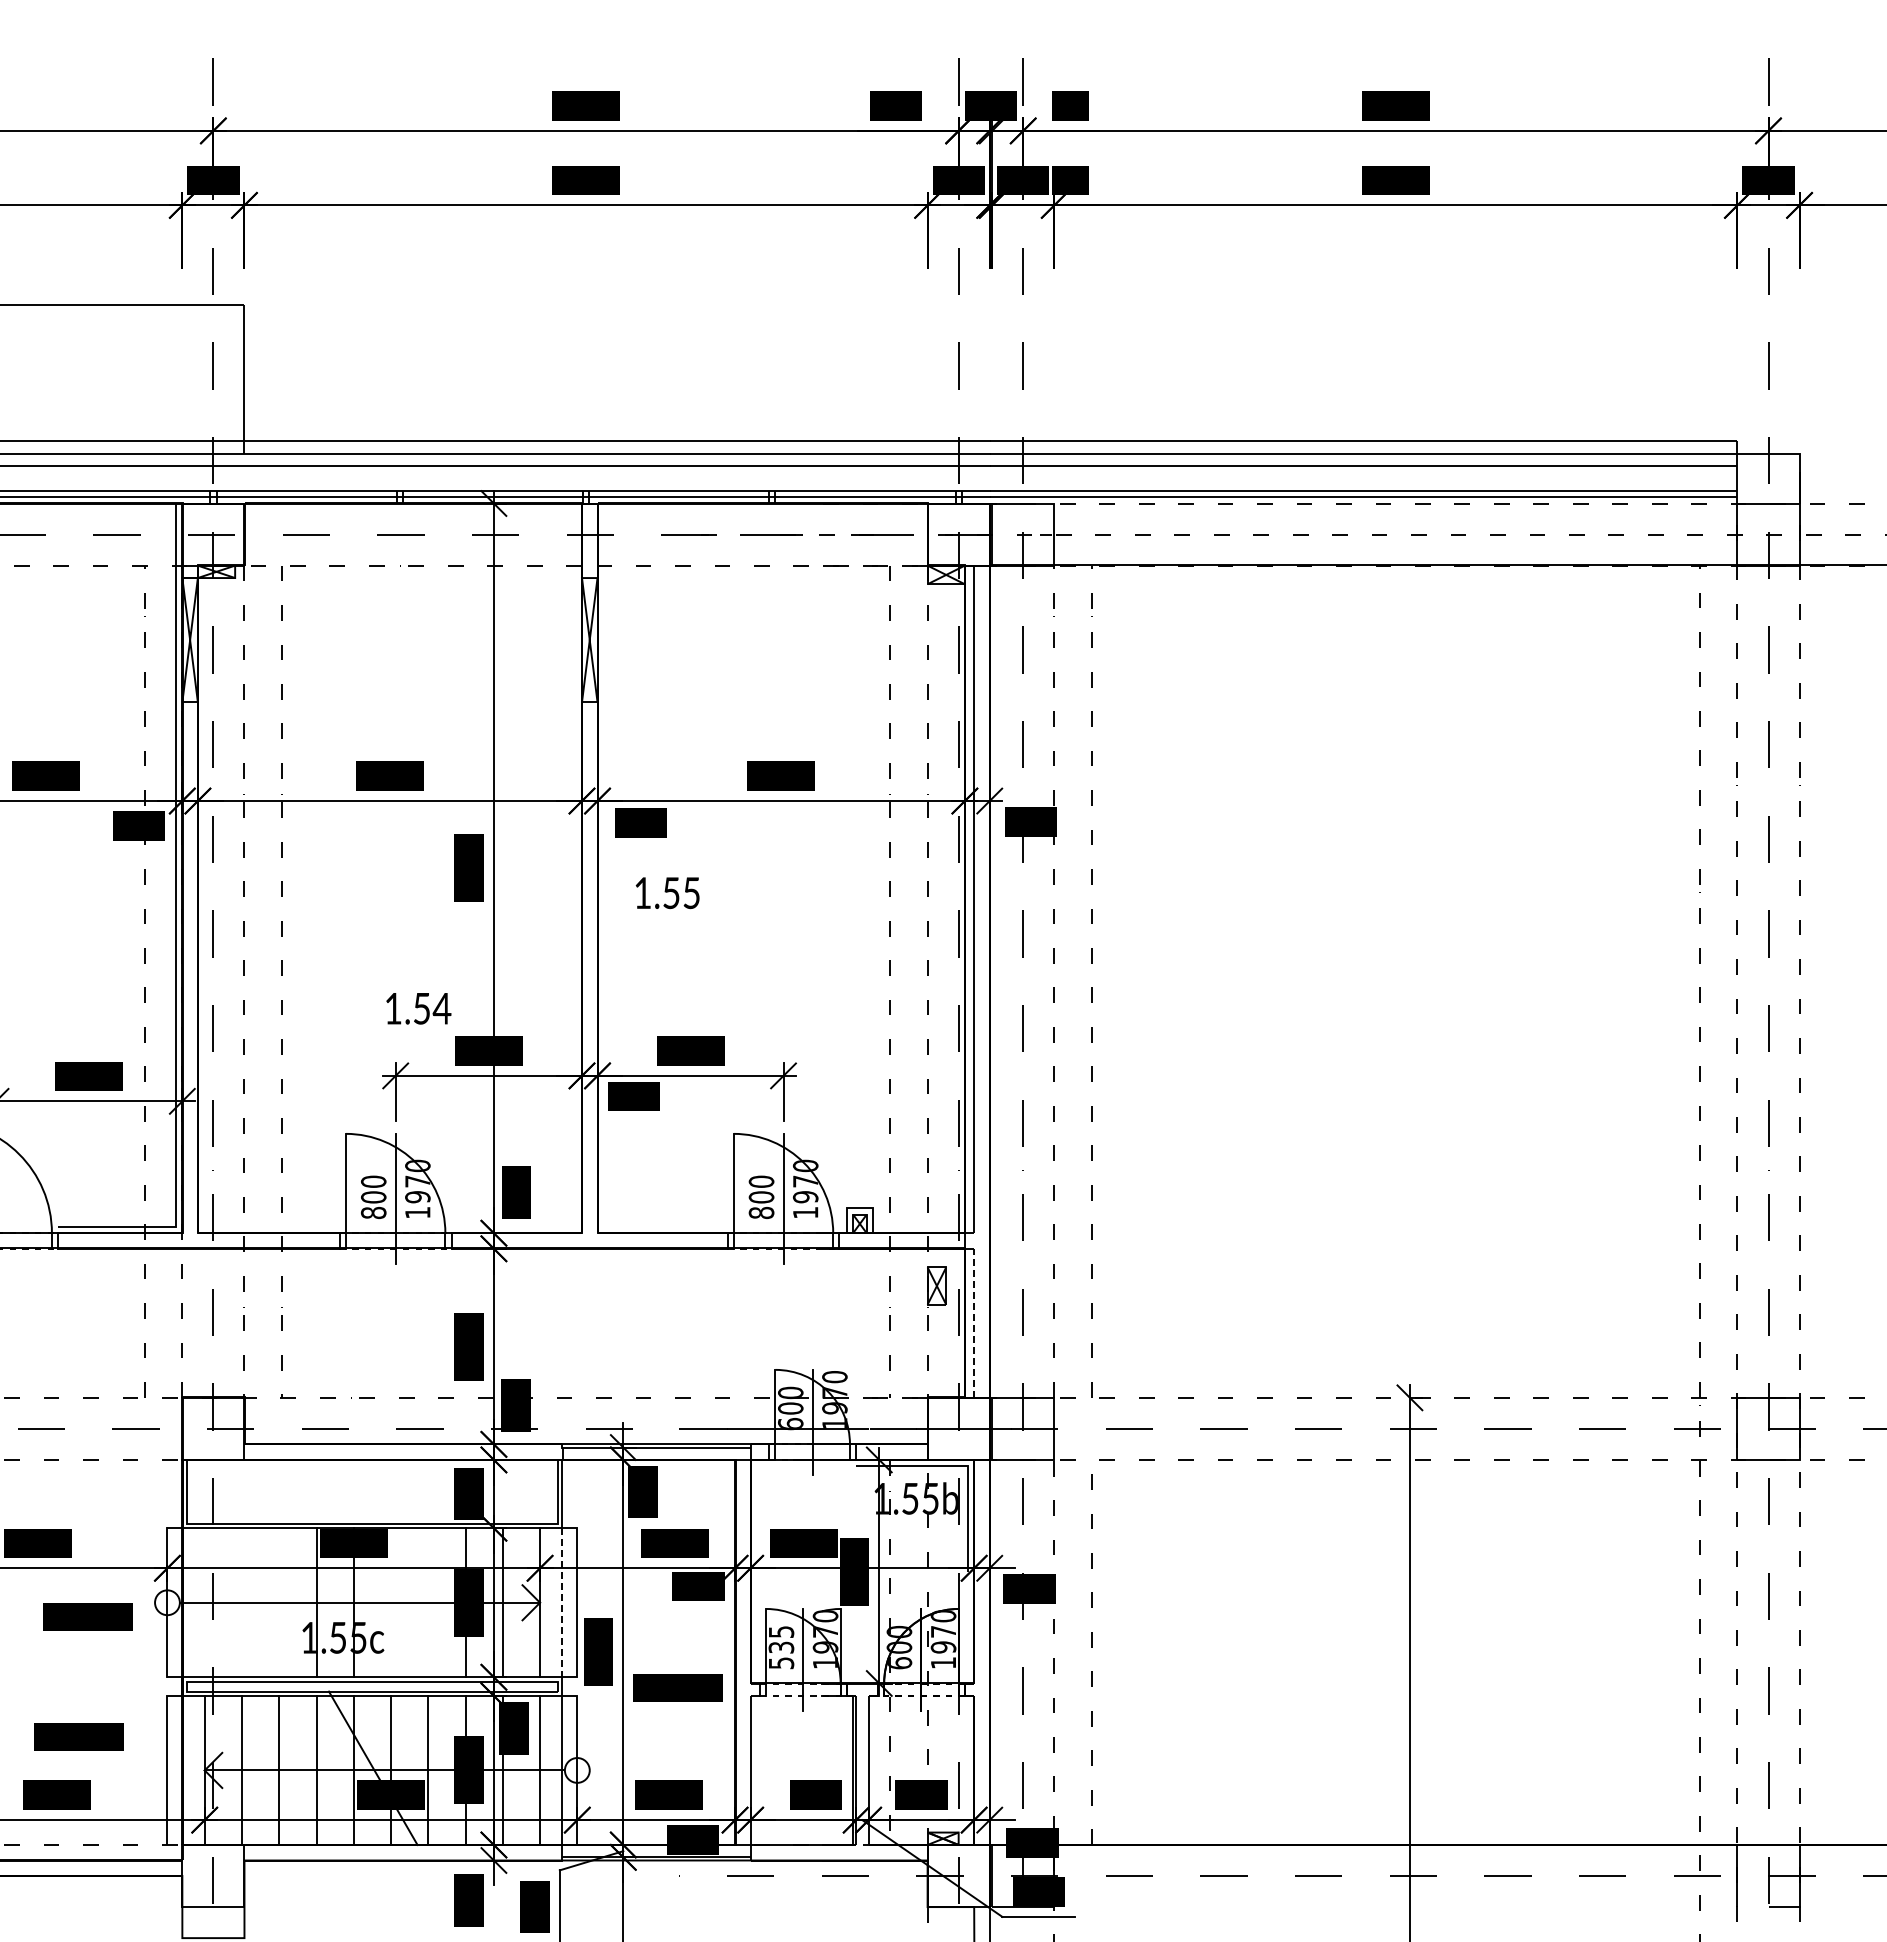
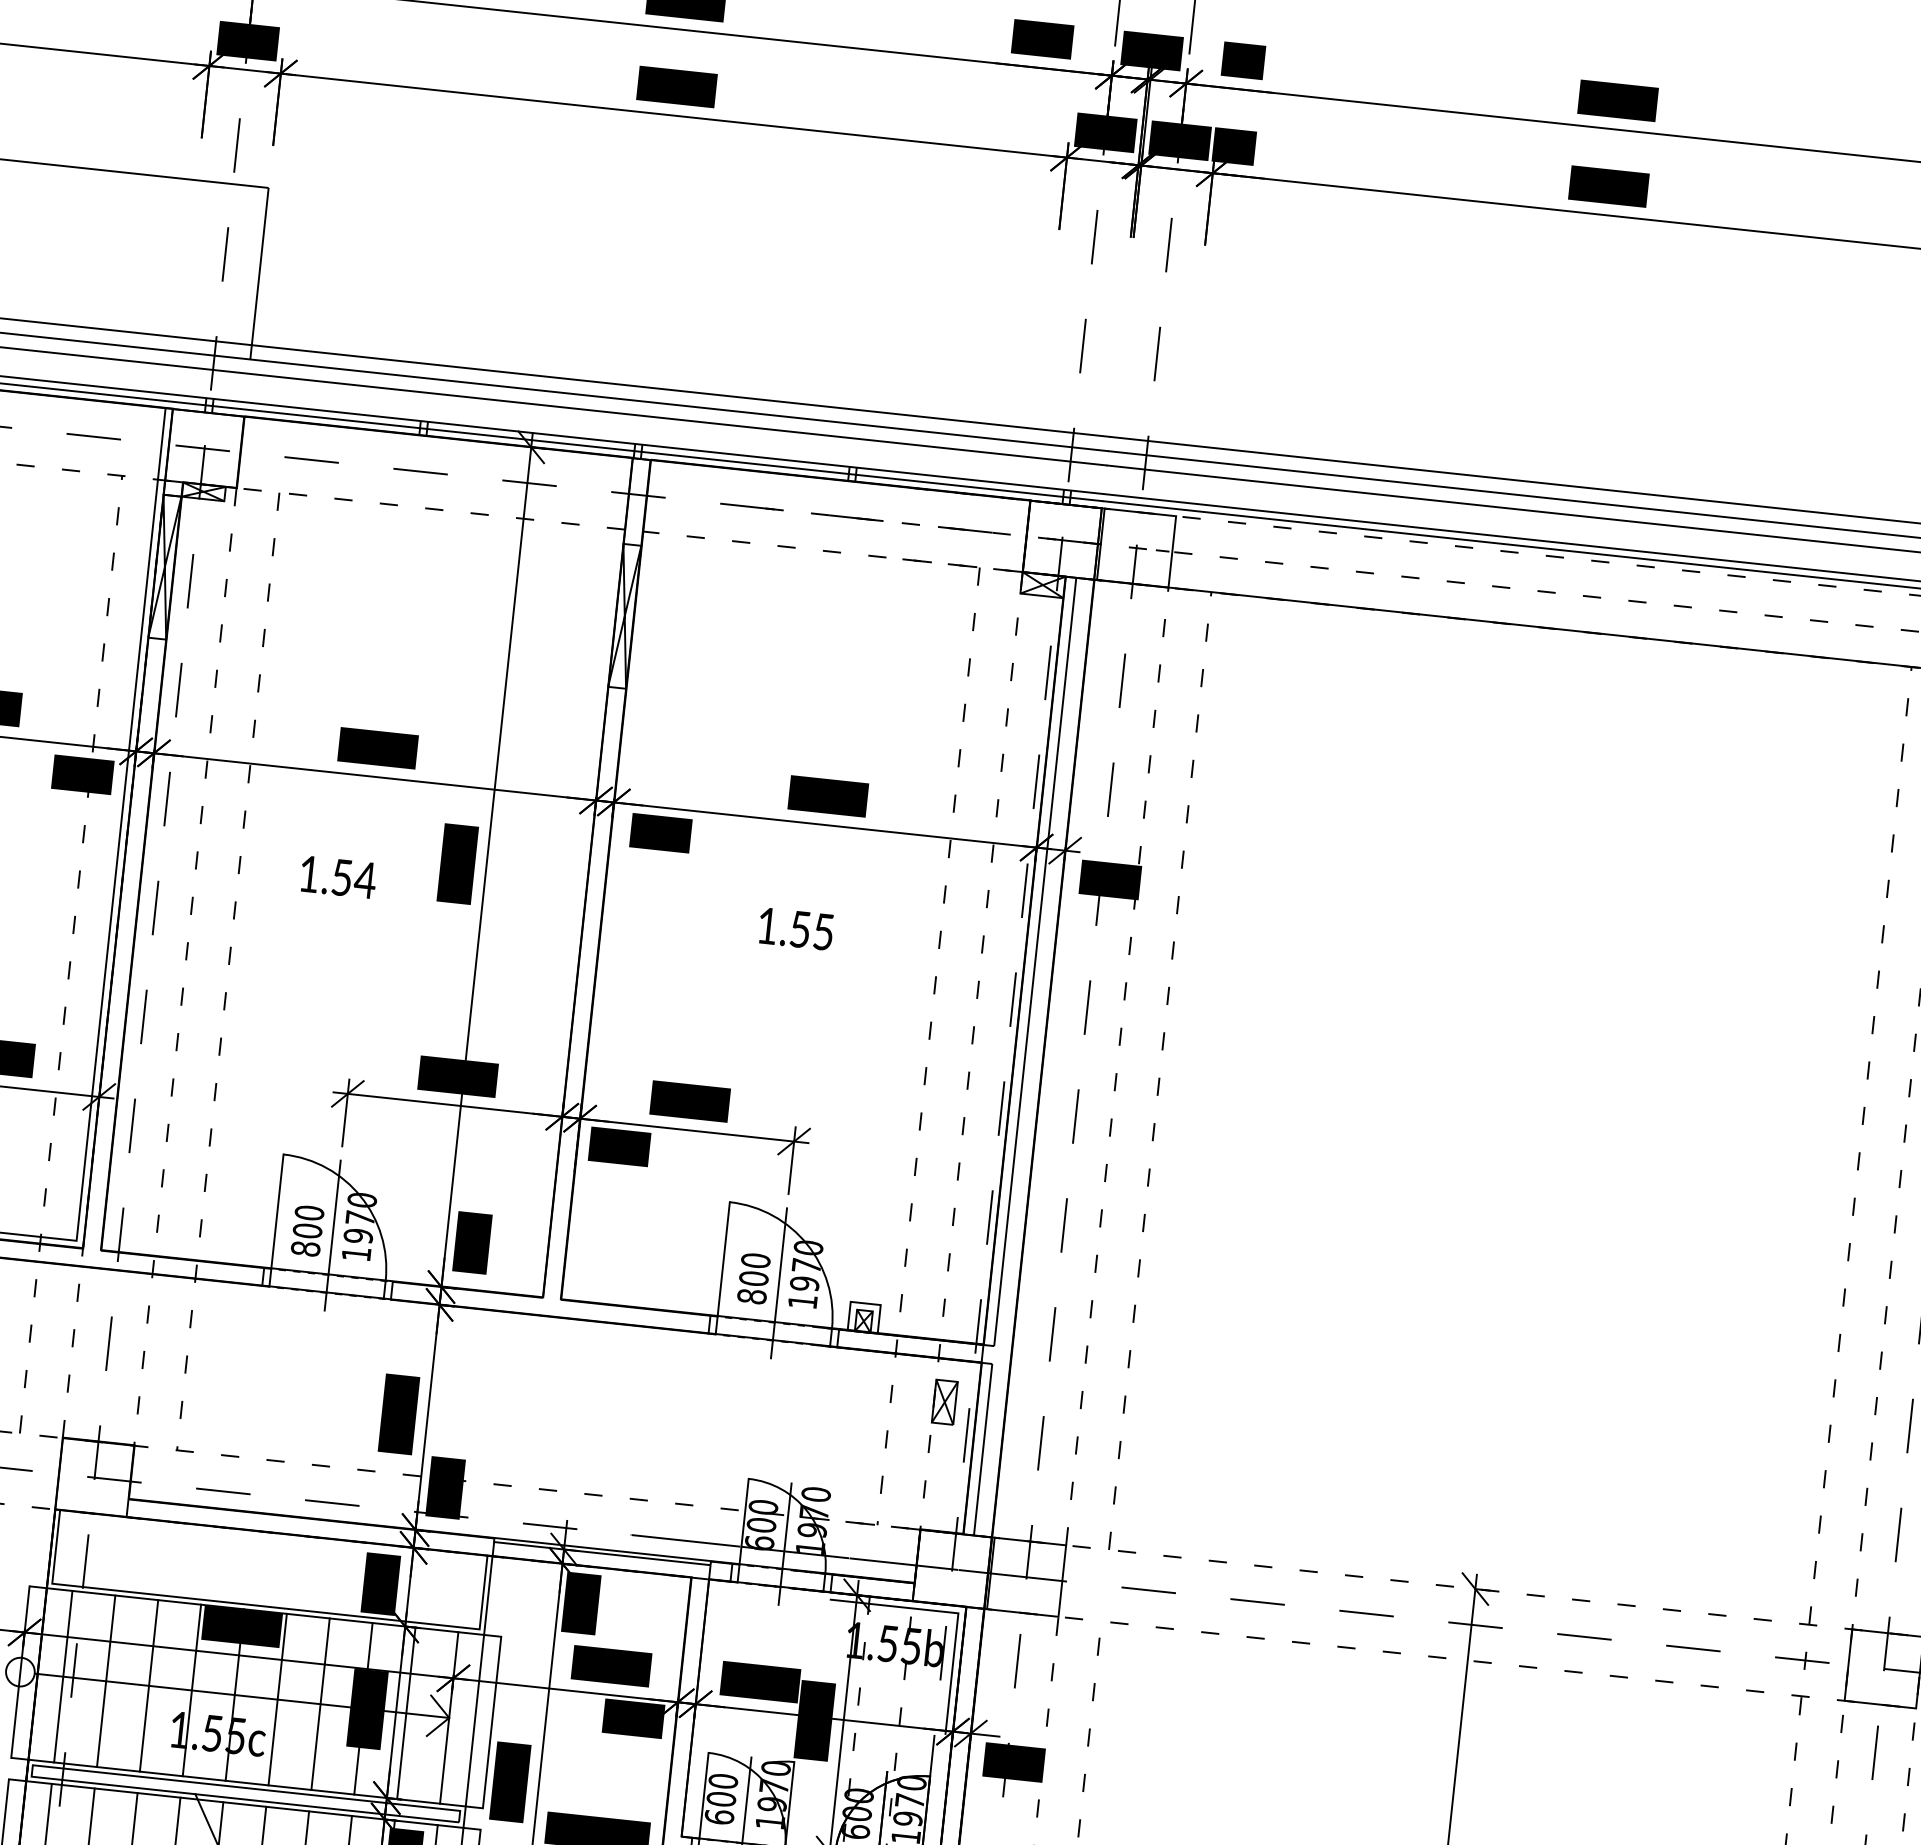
text: (667, 893) -> (795, 929), moved
text: (418, 1008) -> (338, 877), moved
line: (974, 1323) -> (983, 1450), dashed -> solid
line: (204, 1602) -> (63, 1676), added
line: (241, 1602) -> (105, 1680), added
line: (279, 1602) -> (149, 1685), added
line: (391, 1602) -> (278, 1699), added
line: (428, 1602) -> (320, 1703), added
line: (562, 1602) -> (475, 1720), dashed -> solid
text: (781, 1647) -> (721, 1799), 535 -> 600

